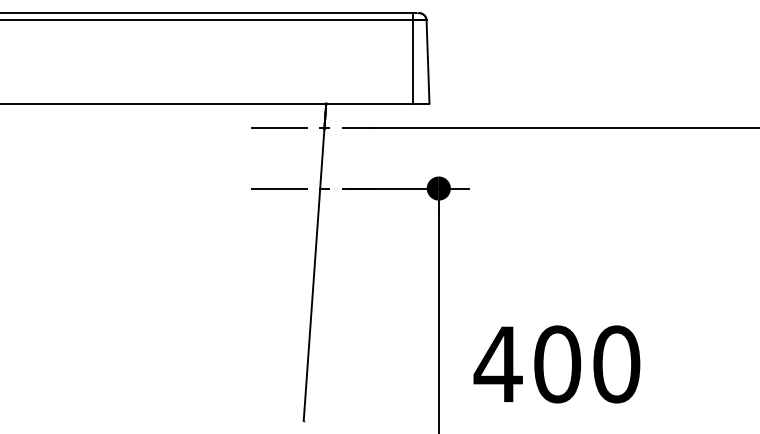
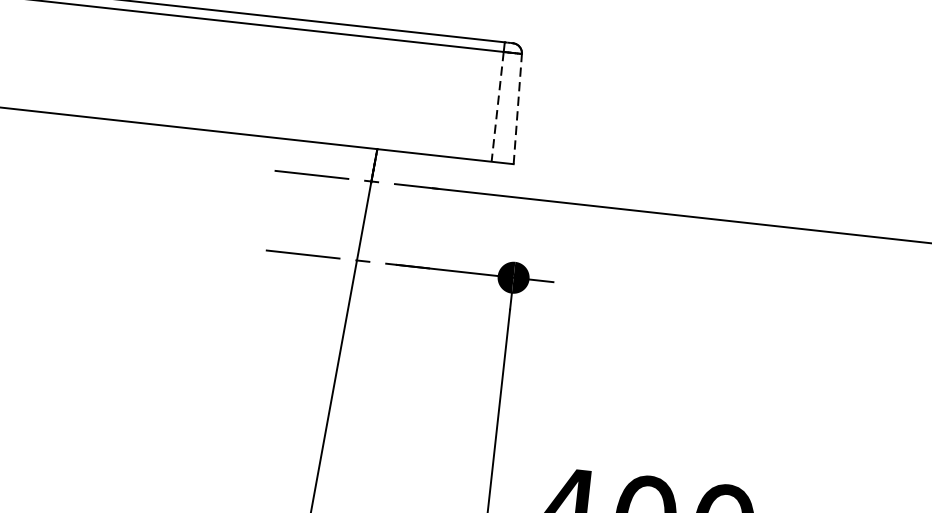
line: (412, 61) -> (497, 106), solid -> dashed
line: (428, 61) -> (518, 108), solid -> dashed

